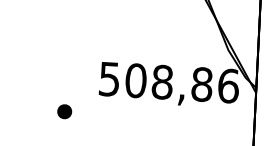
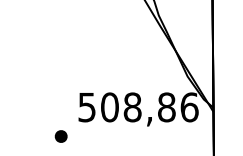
part: (63, 111) -> (60, 136), moved

